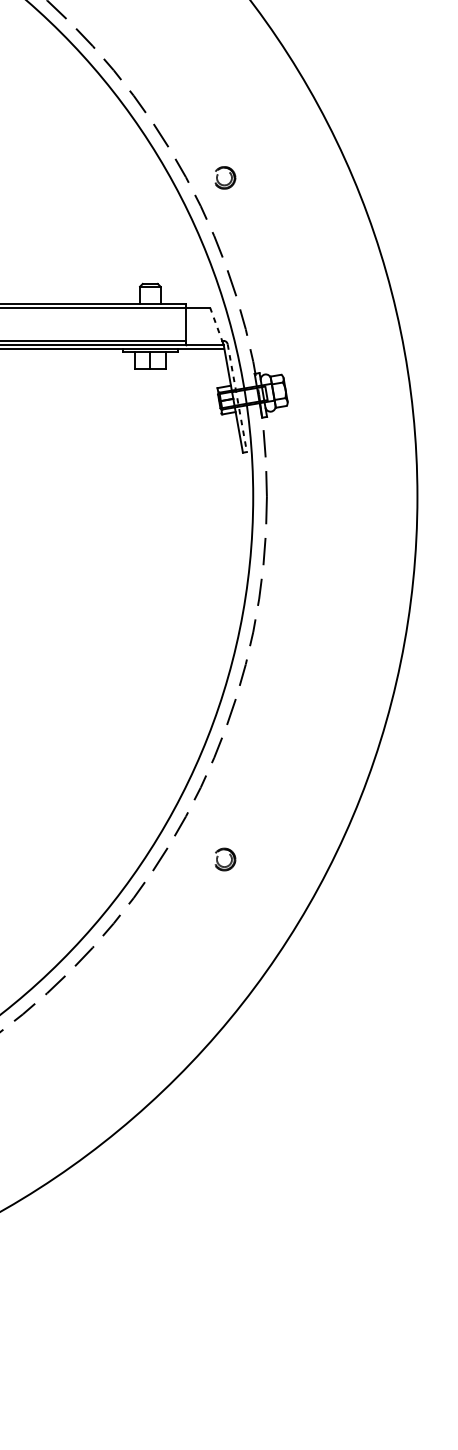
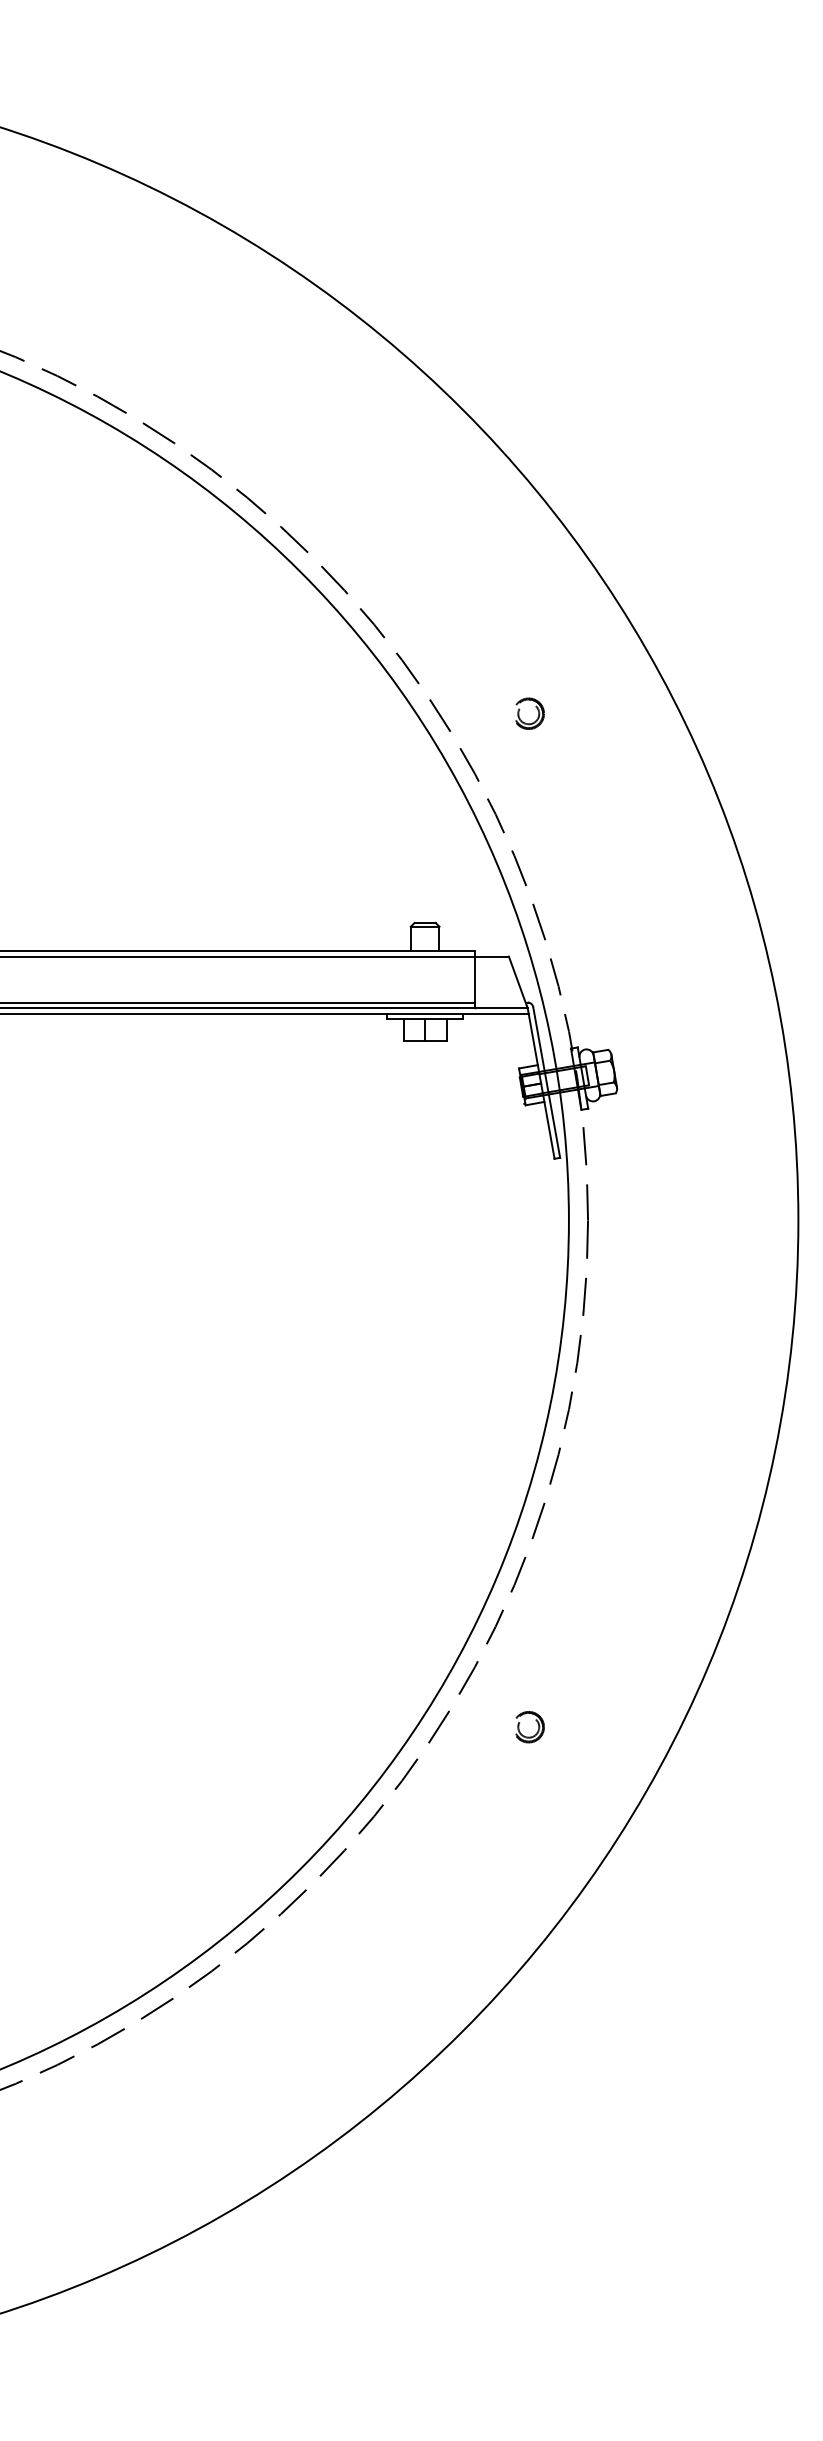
part: (229, 173) -> (535, 707), moved
line: (216, 325) -> (517, 980), dashed -> solid
line: (237, 398) -> (546, 1083), dashed -> solid

